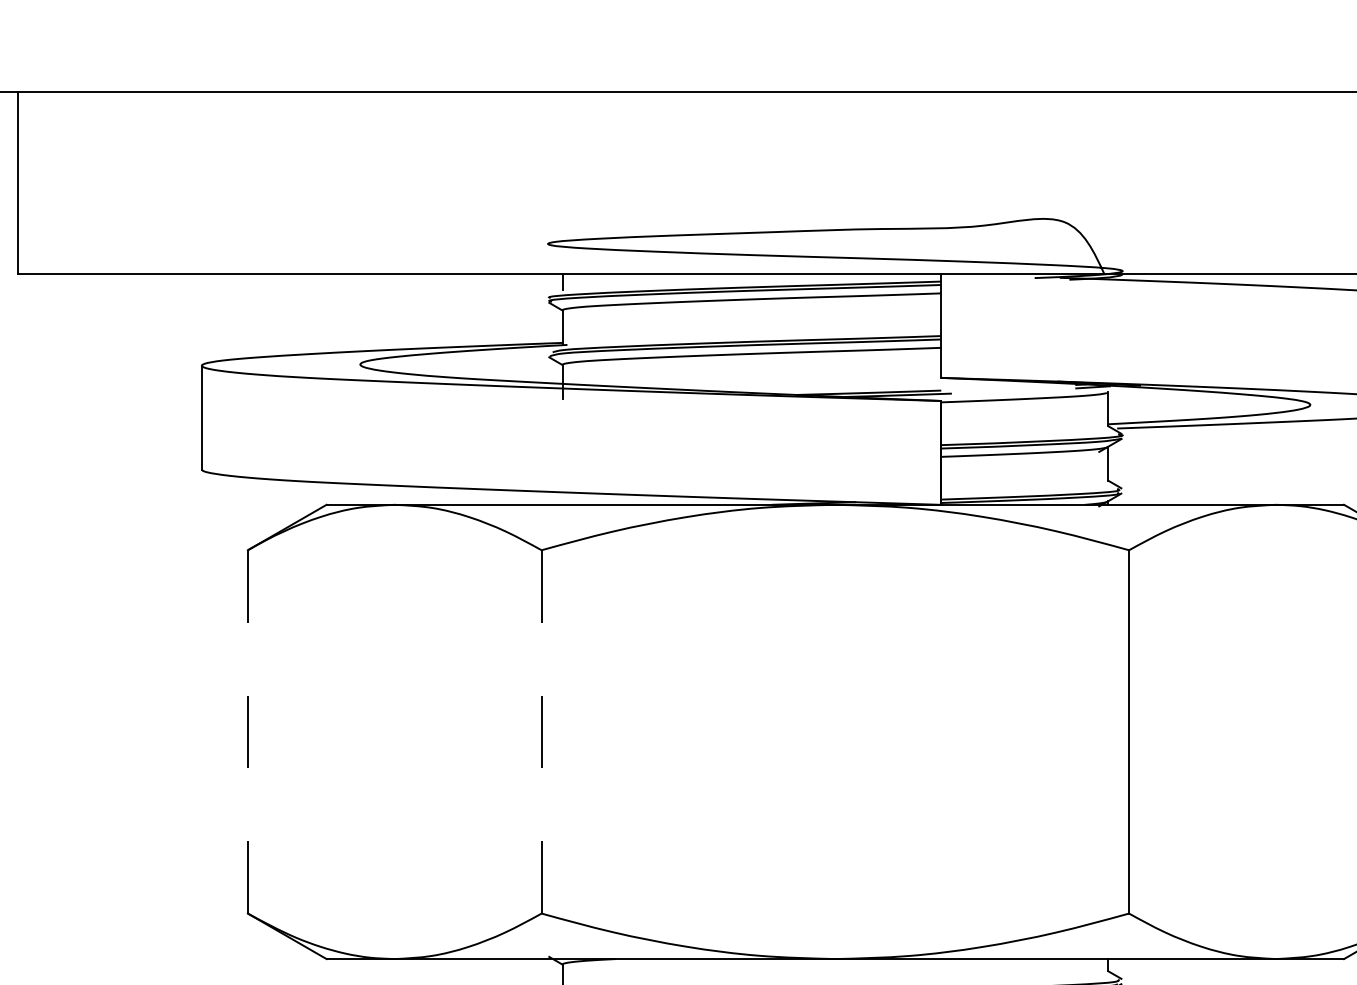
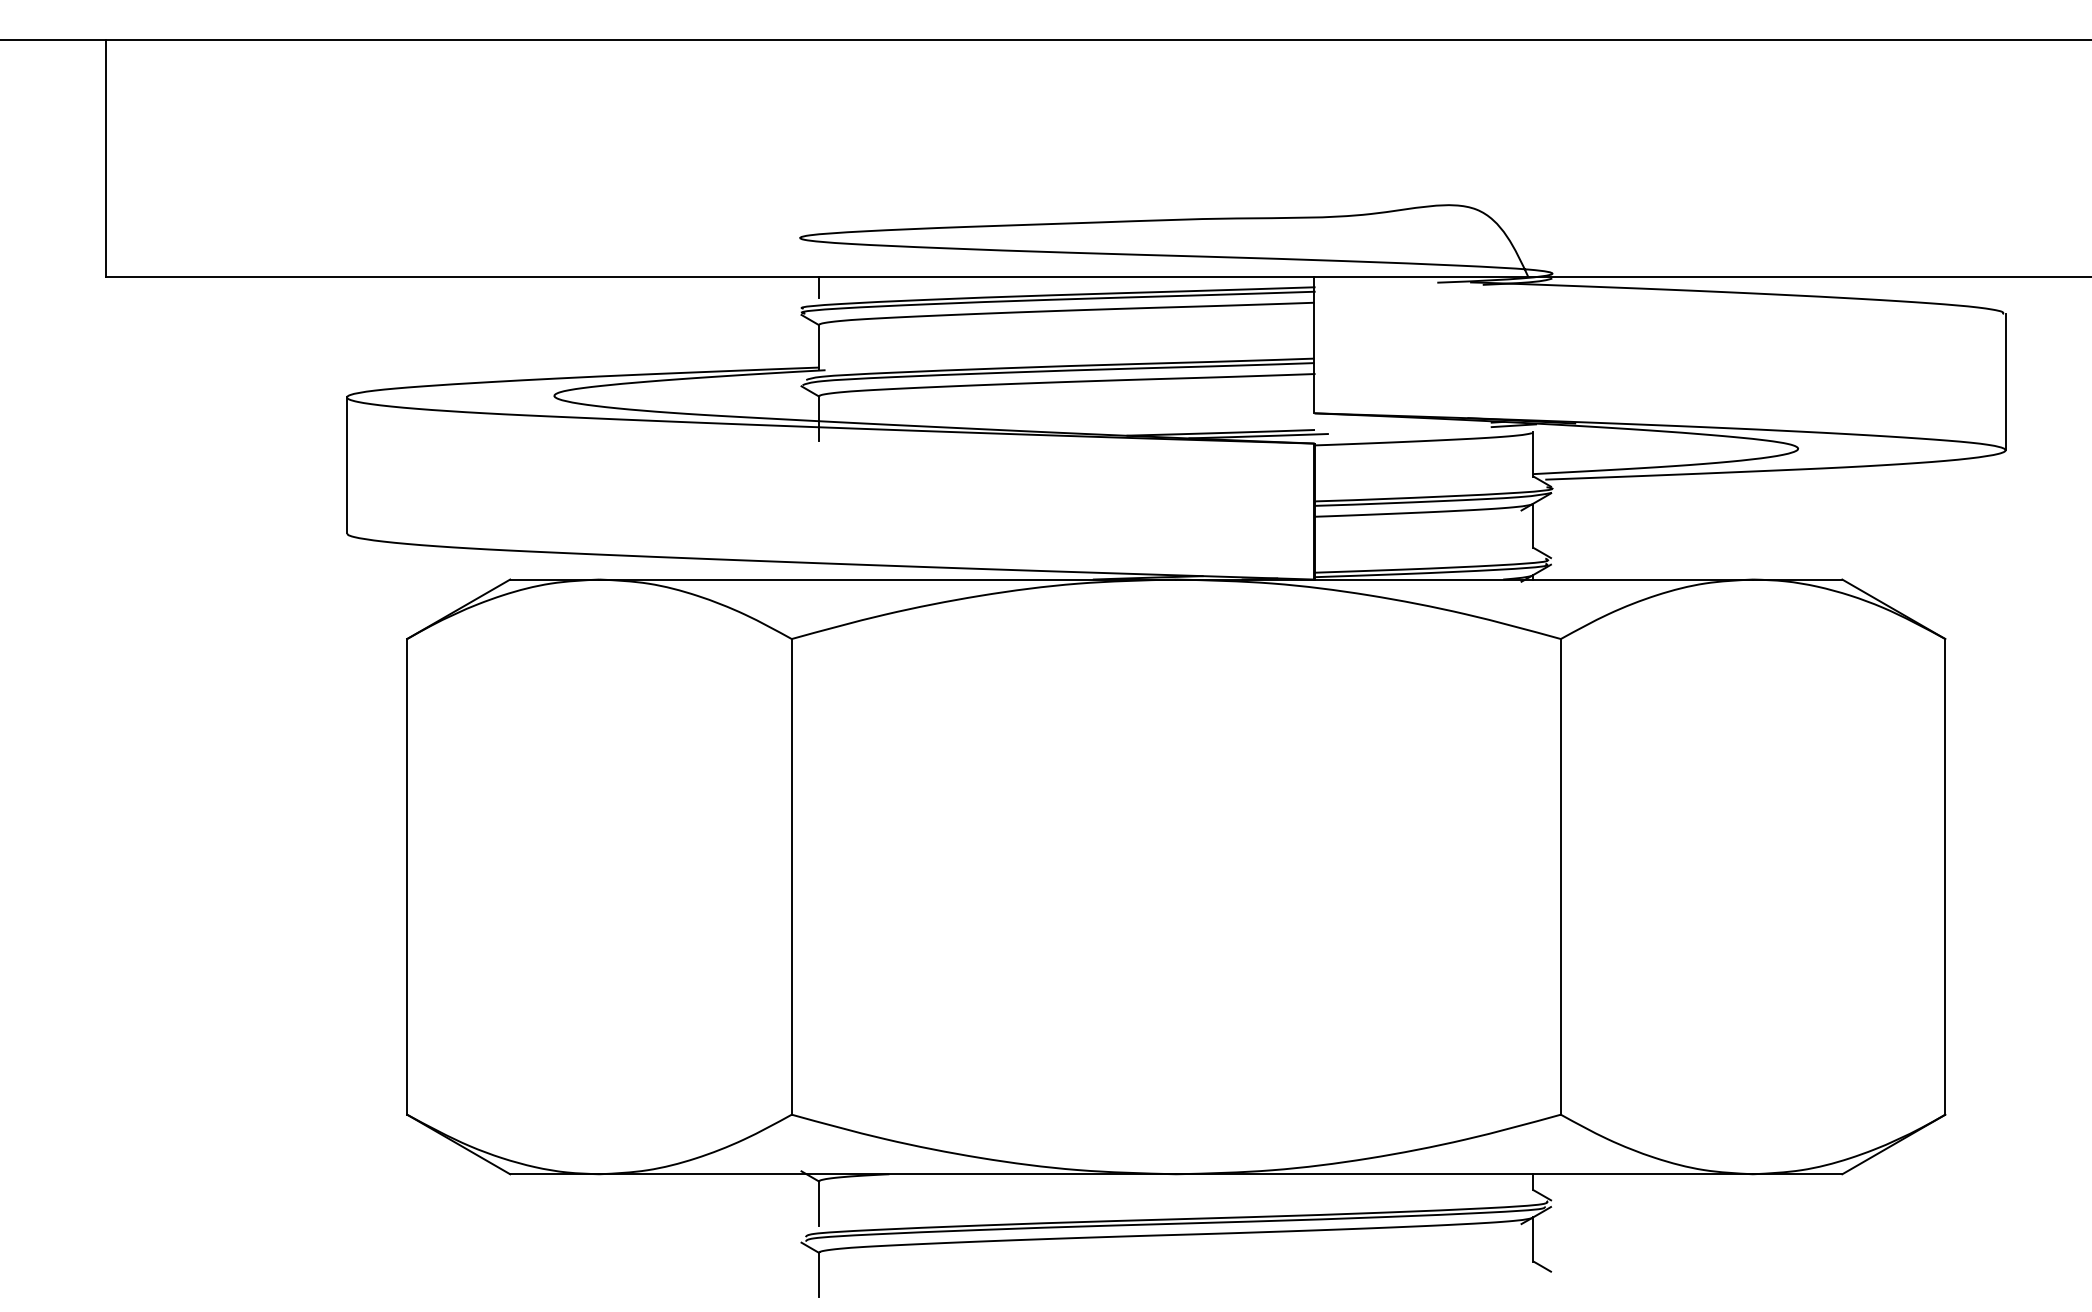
line: (248, 731) -> (407, 876), dashed -> solid
line: (541, 731) -> (791, 876), dashed -> solid

